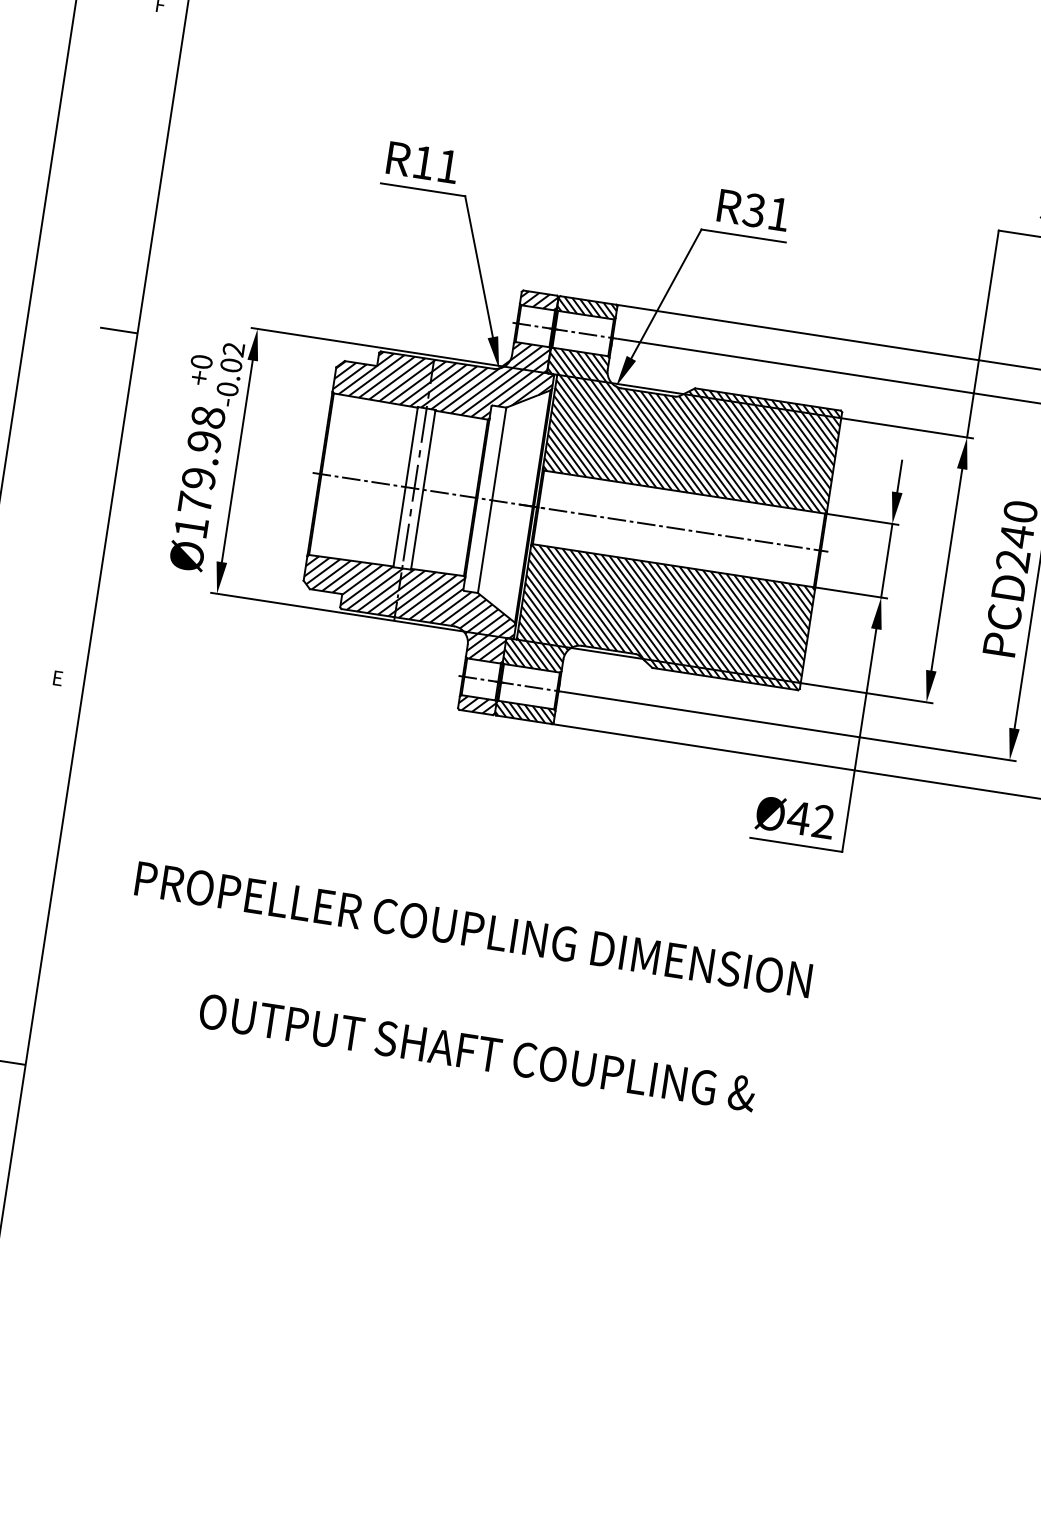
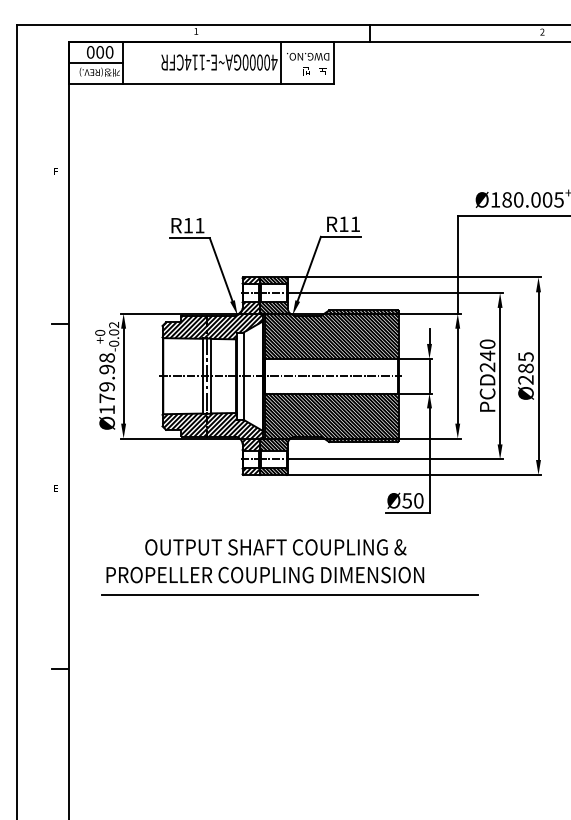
text: (753, 210) -> (343, 224), R31 -> R11
text: (810, 819) -> (412, 500), Ø42 -> Ø50
line: (518, 980) -> (289, 595), added
text: (476, 1052) -> (275, 547), moved

